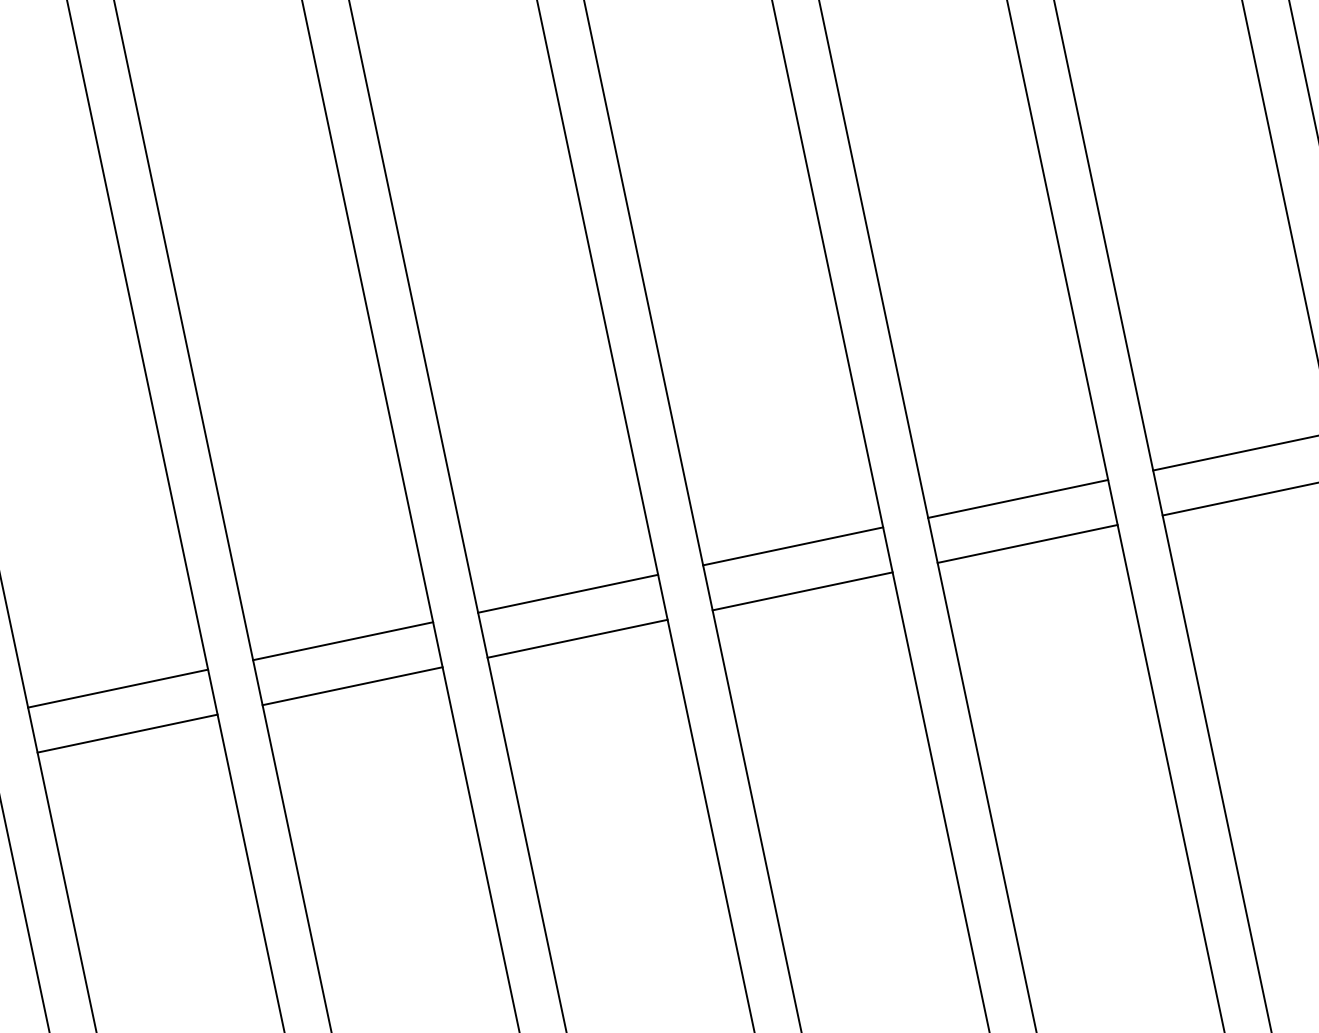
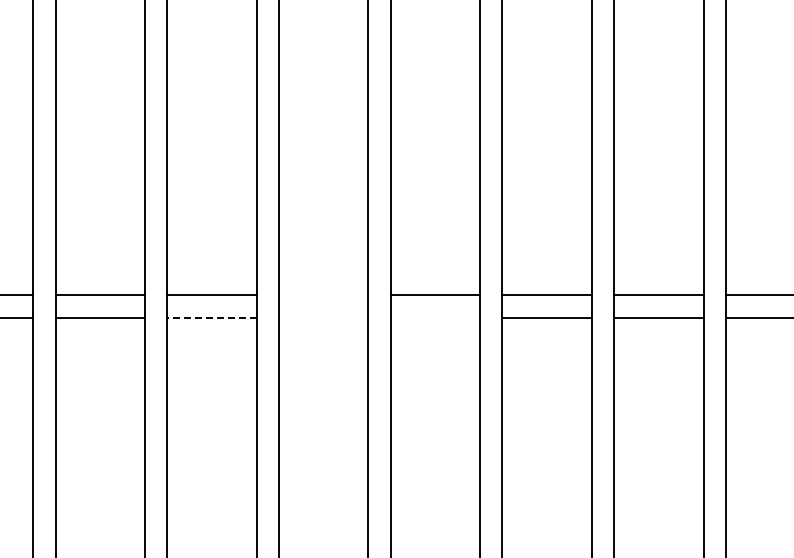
line: (802, 590) -> (435, 317), removed
line: (567, 593) -> (323, 295), removed
line: (577, 638) -> (323, 317), removed
line: (351, 685) -> (211, 317), solid -> dashed

